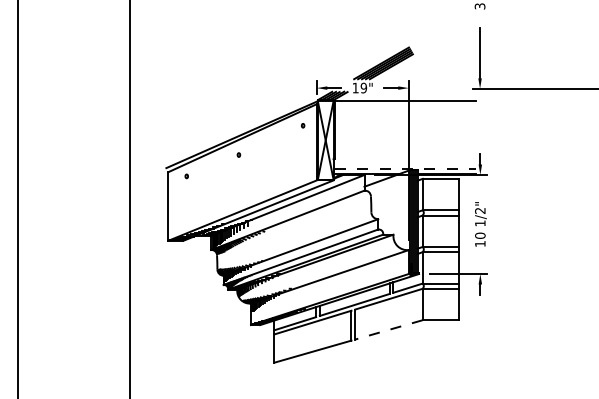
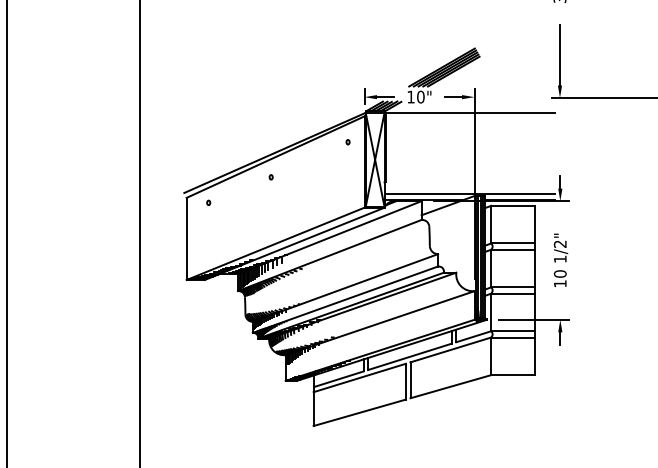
text: (363, 88) -> (420, 97), 19" -> 10"
line: (405, 168) -> (470, 193), dashed -> solid
line: (388, 330) -> (450, 387), dashed -> solid

